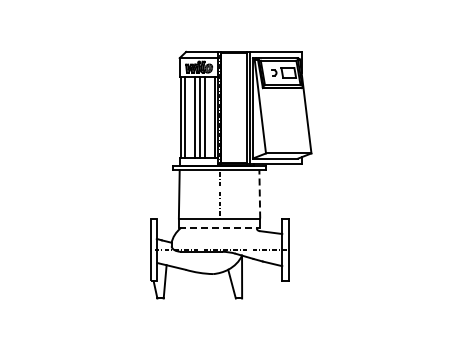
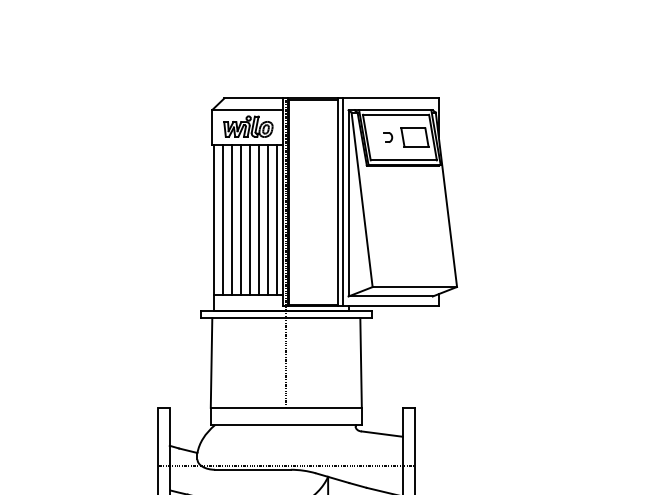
line: (190, 116) -> (232, 218), added
line: (209, 116) -> (267, 218), added
line: (259, 193) -> (360, 361), dashed -> solid
line: (219, 227) -> (286, 424), dashed -> solid

